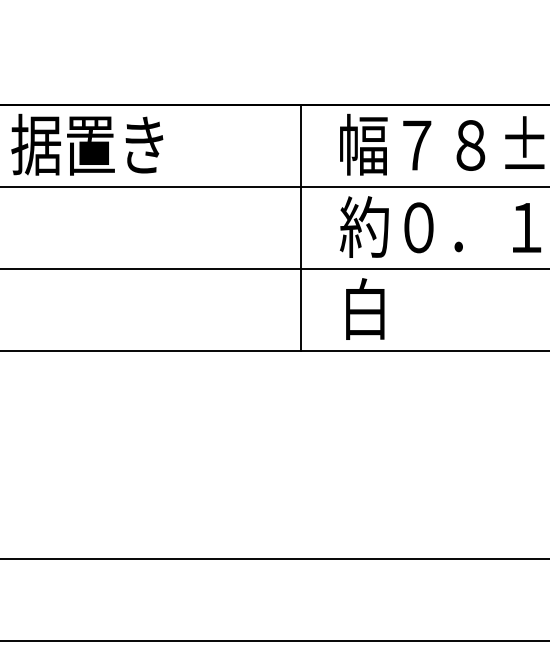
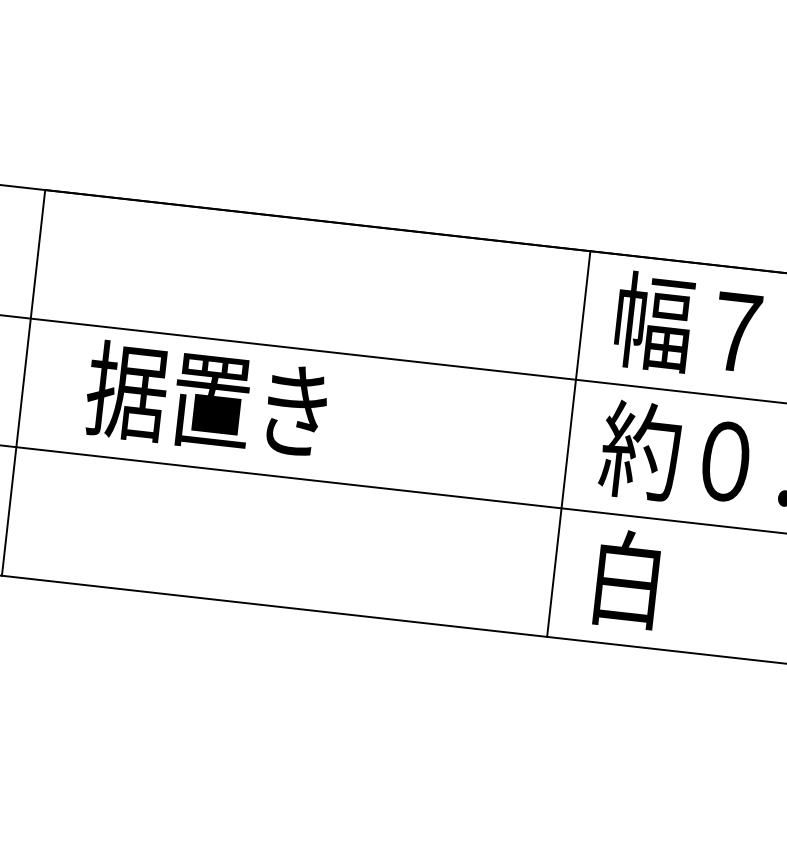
text: (87, 144) -> (207, 399), moved
line: (300, 227) -> (568, 443), moved

